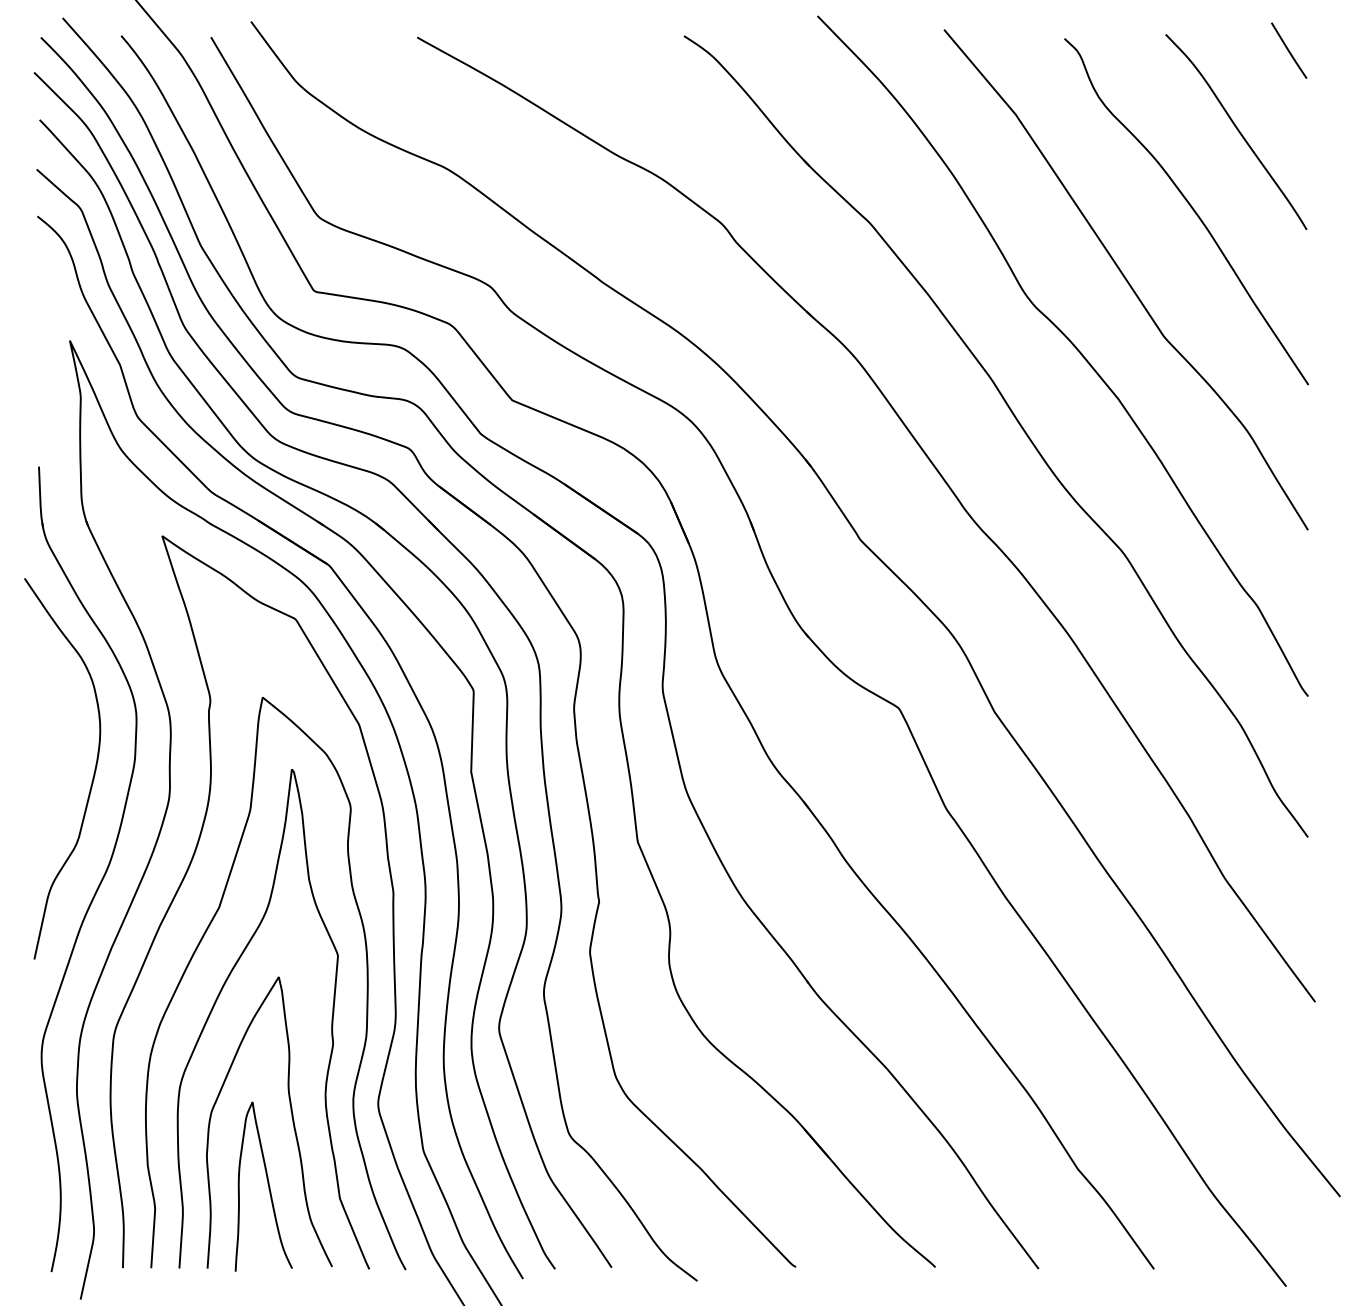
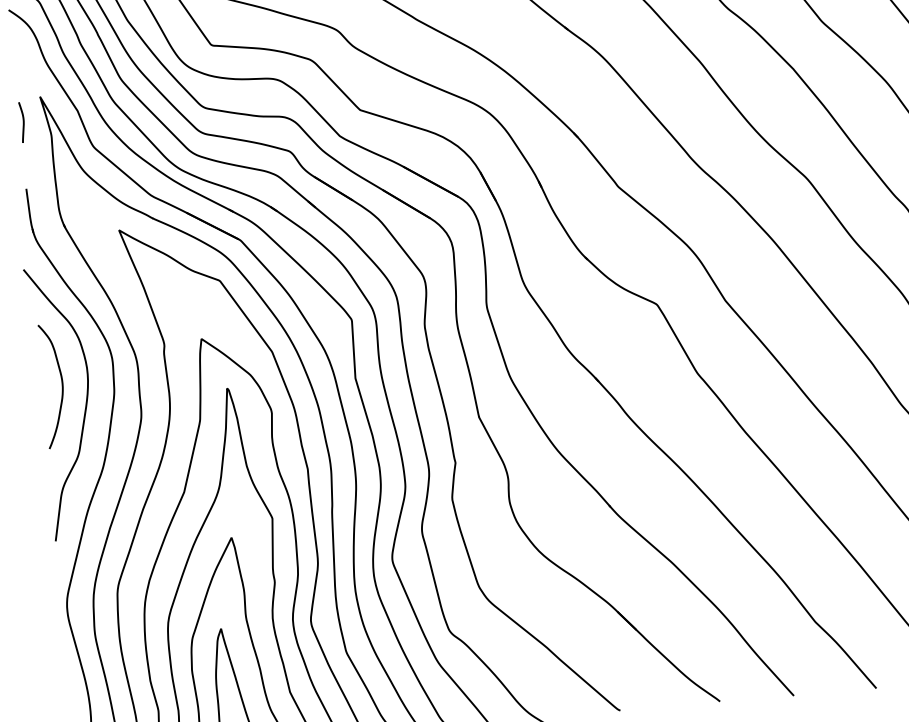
curve: (43, 373) -> (23, 121), added
curve: (63, 743) -> (62, 385), added

